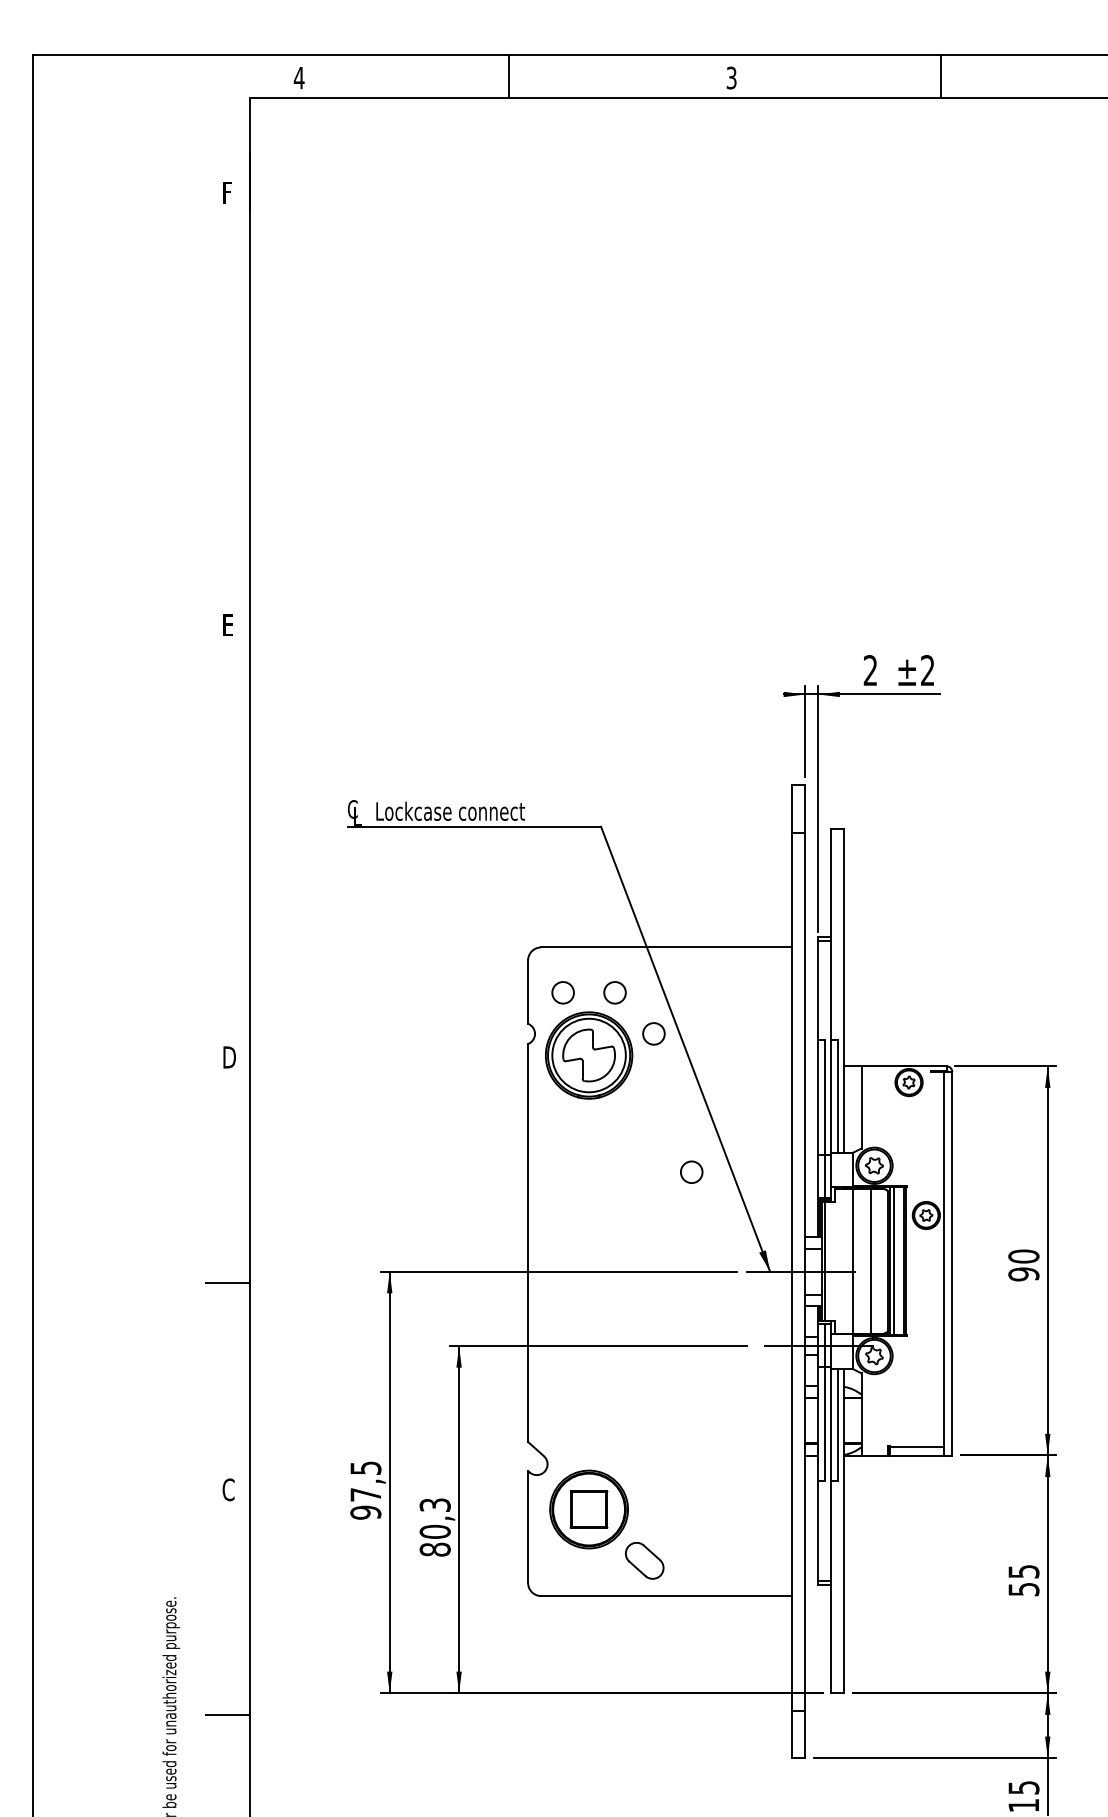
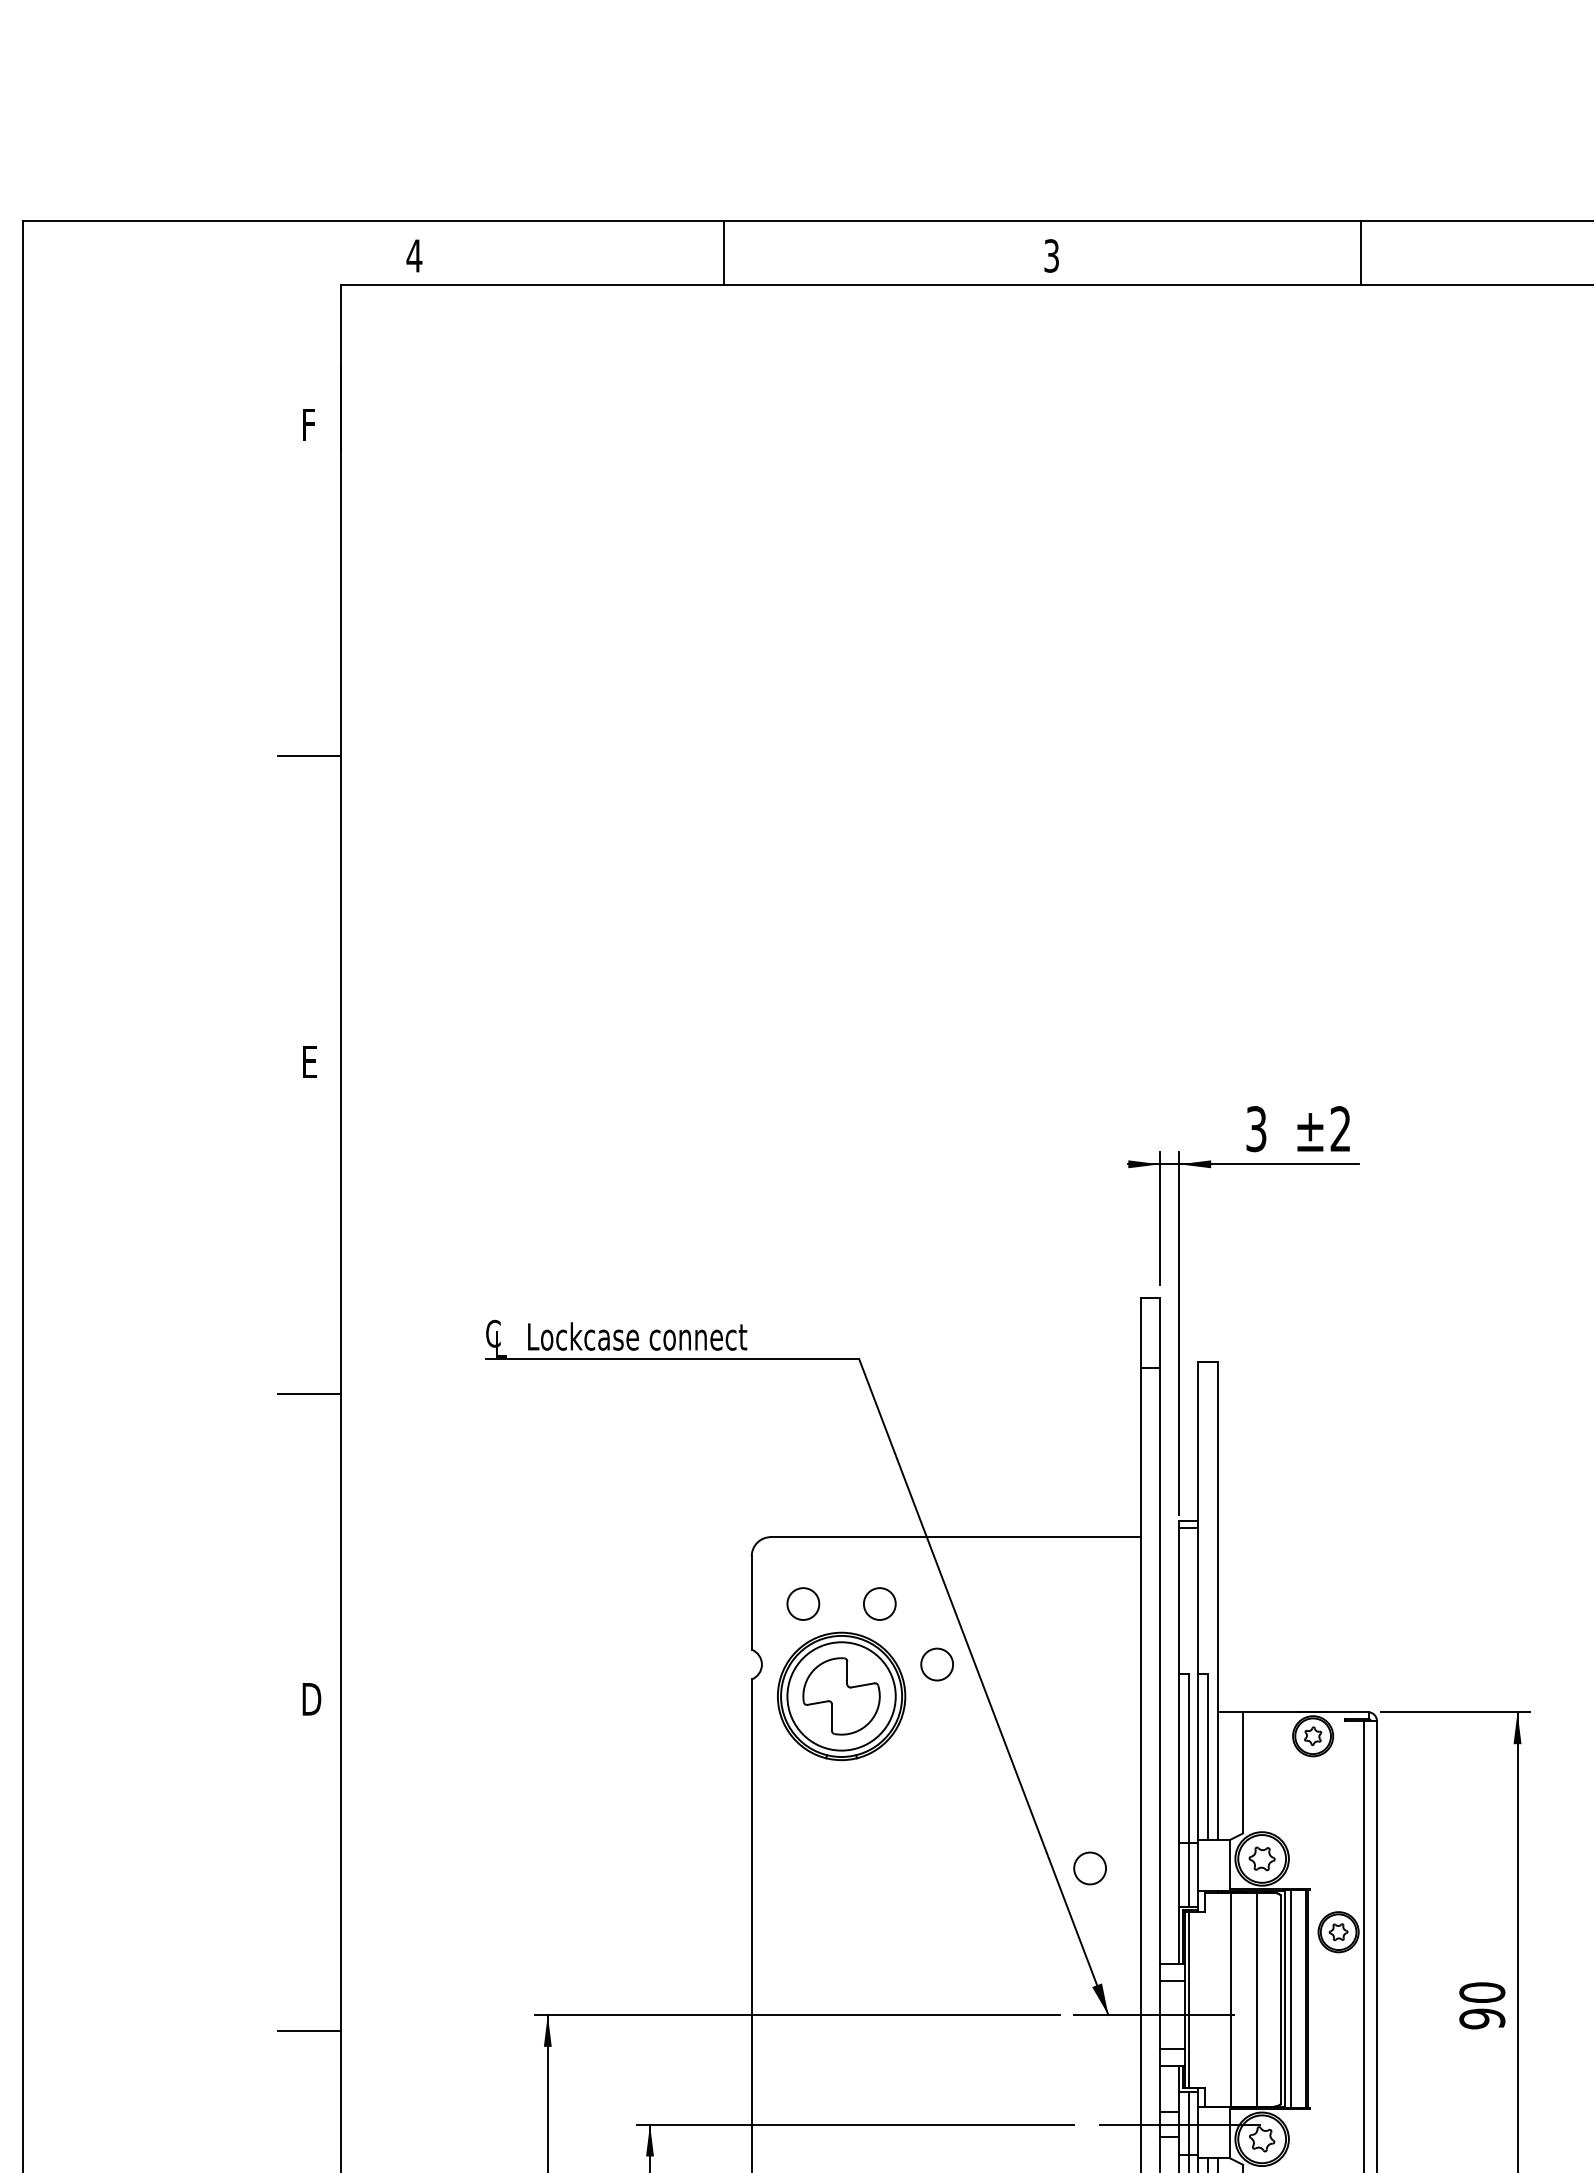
line: (227, 417) -> (308, 756), added
text: (870, 670) -> (1256, 1129), 2 -> 3
line: (227, 850) -> (308, 1394), added
circle: (691, 1171) -> (1089, 1867), moved

